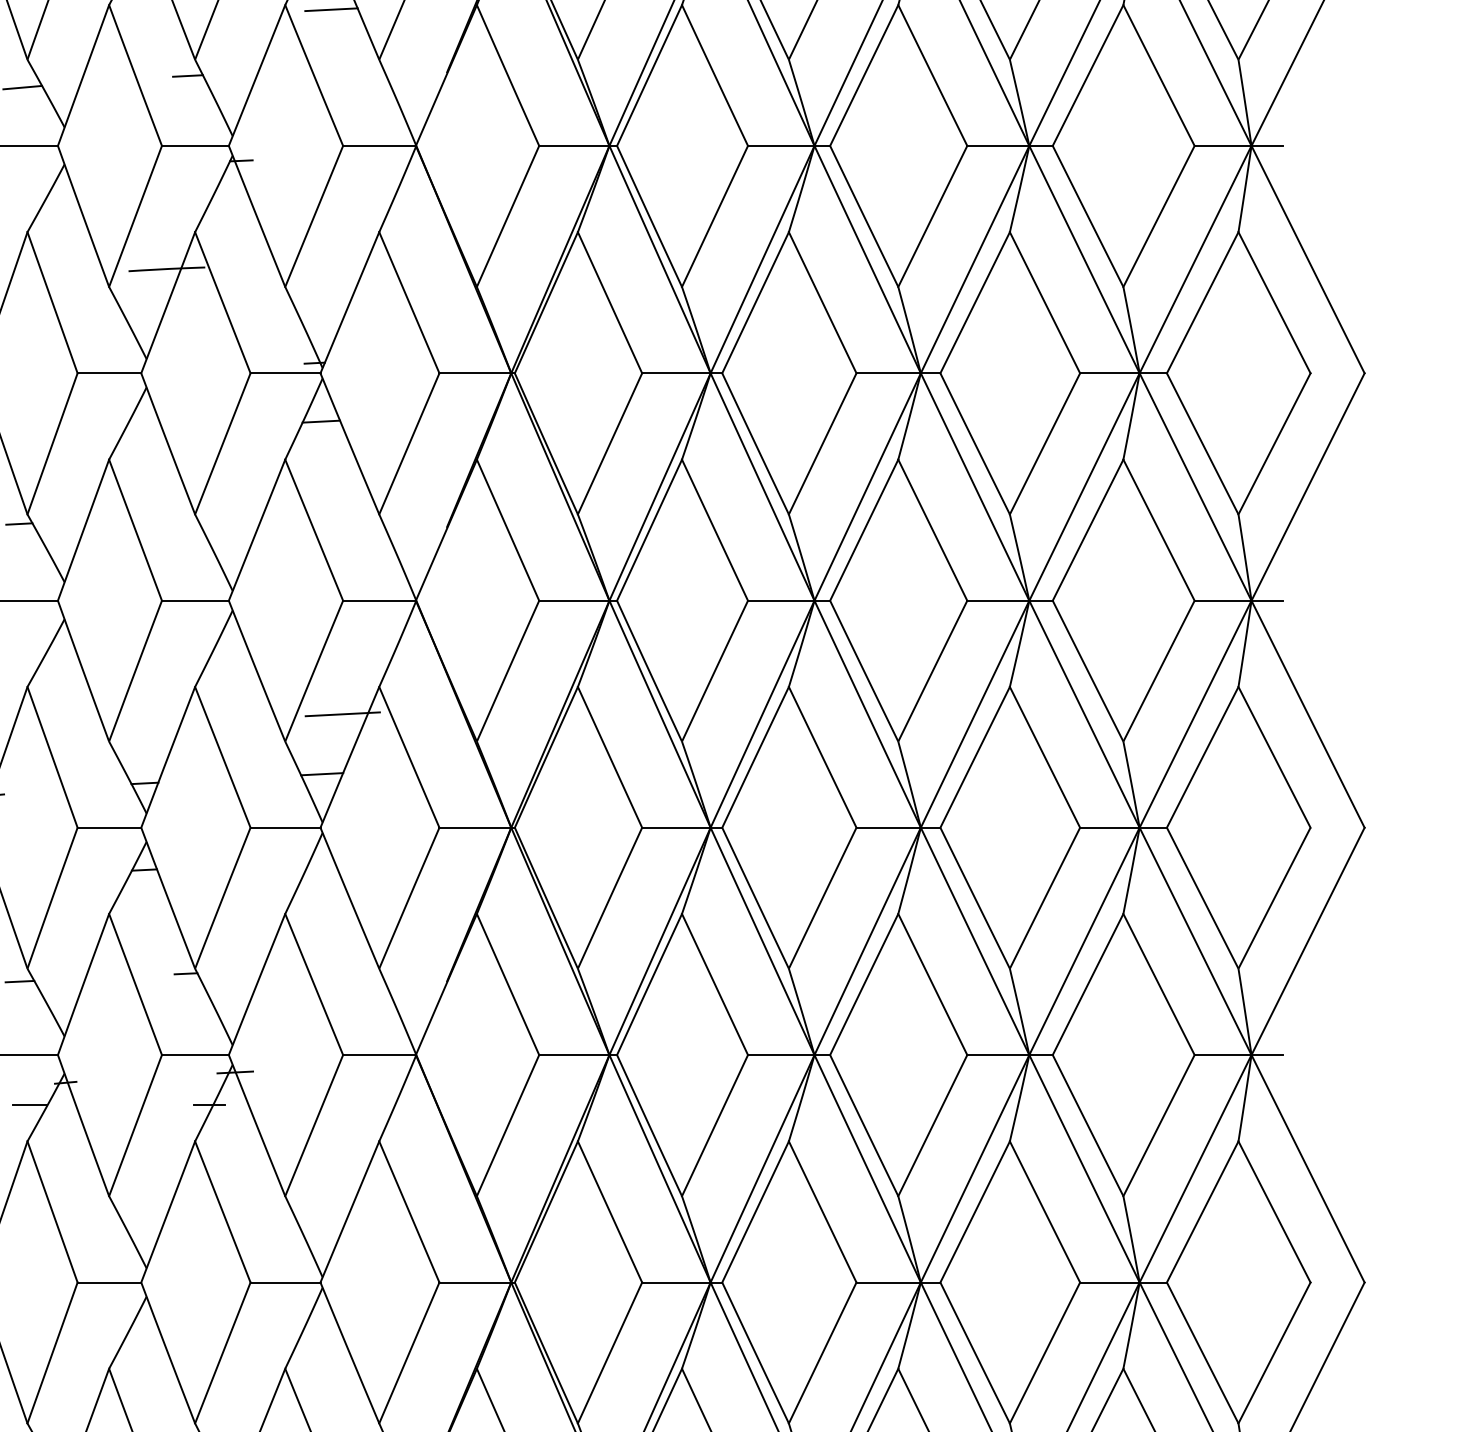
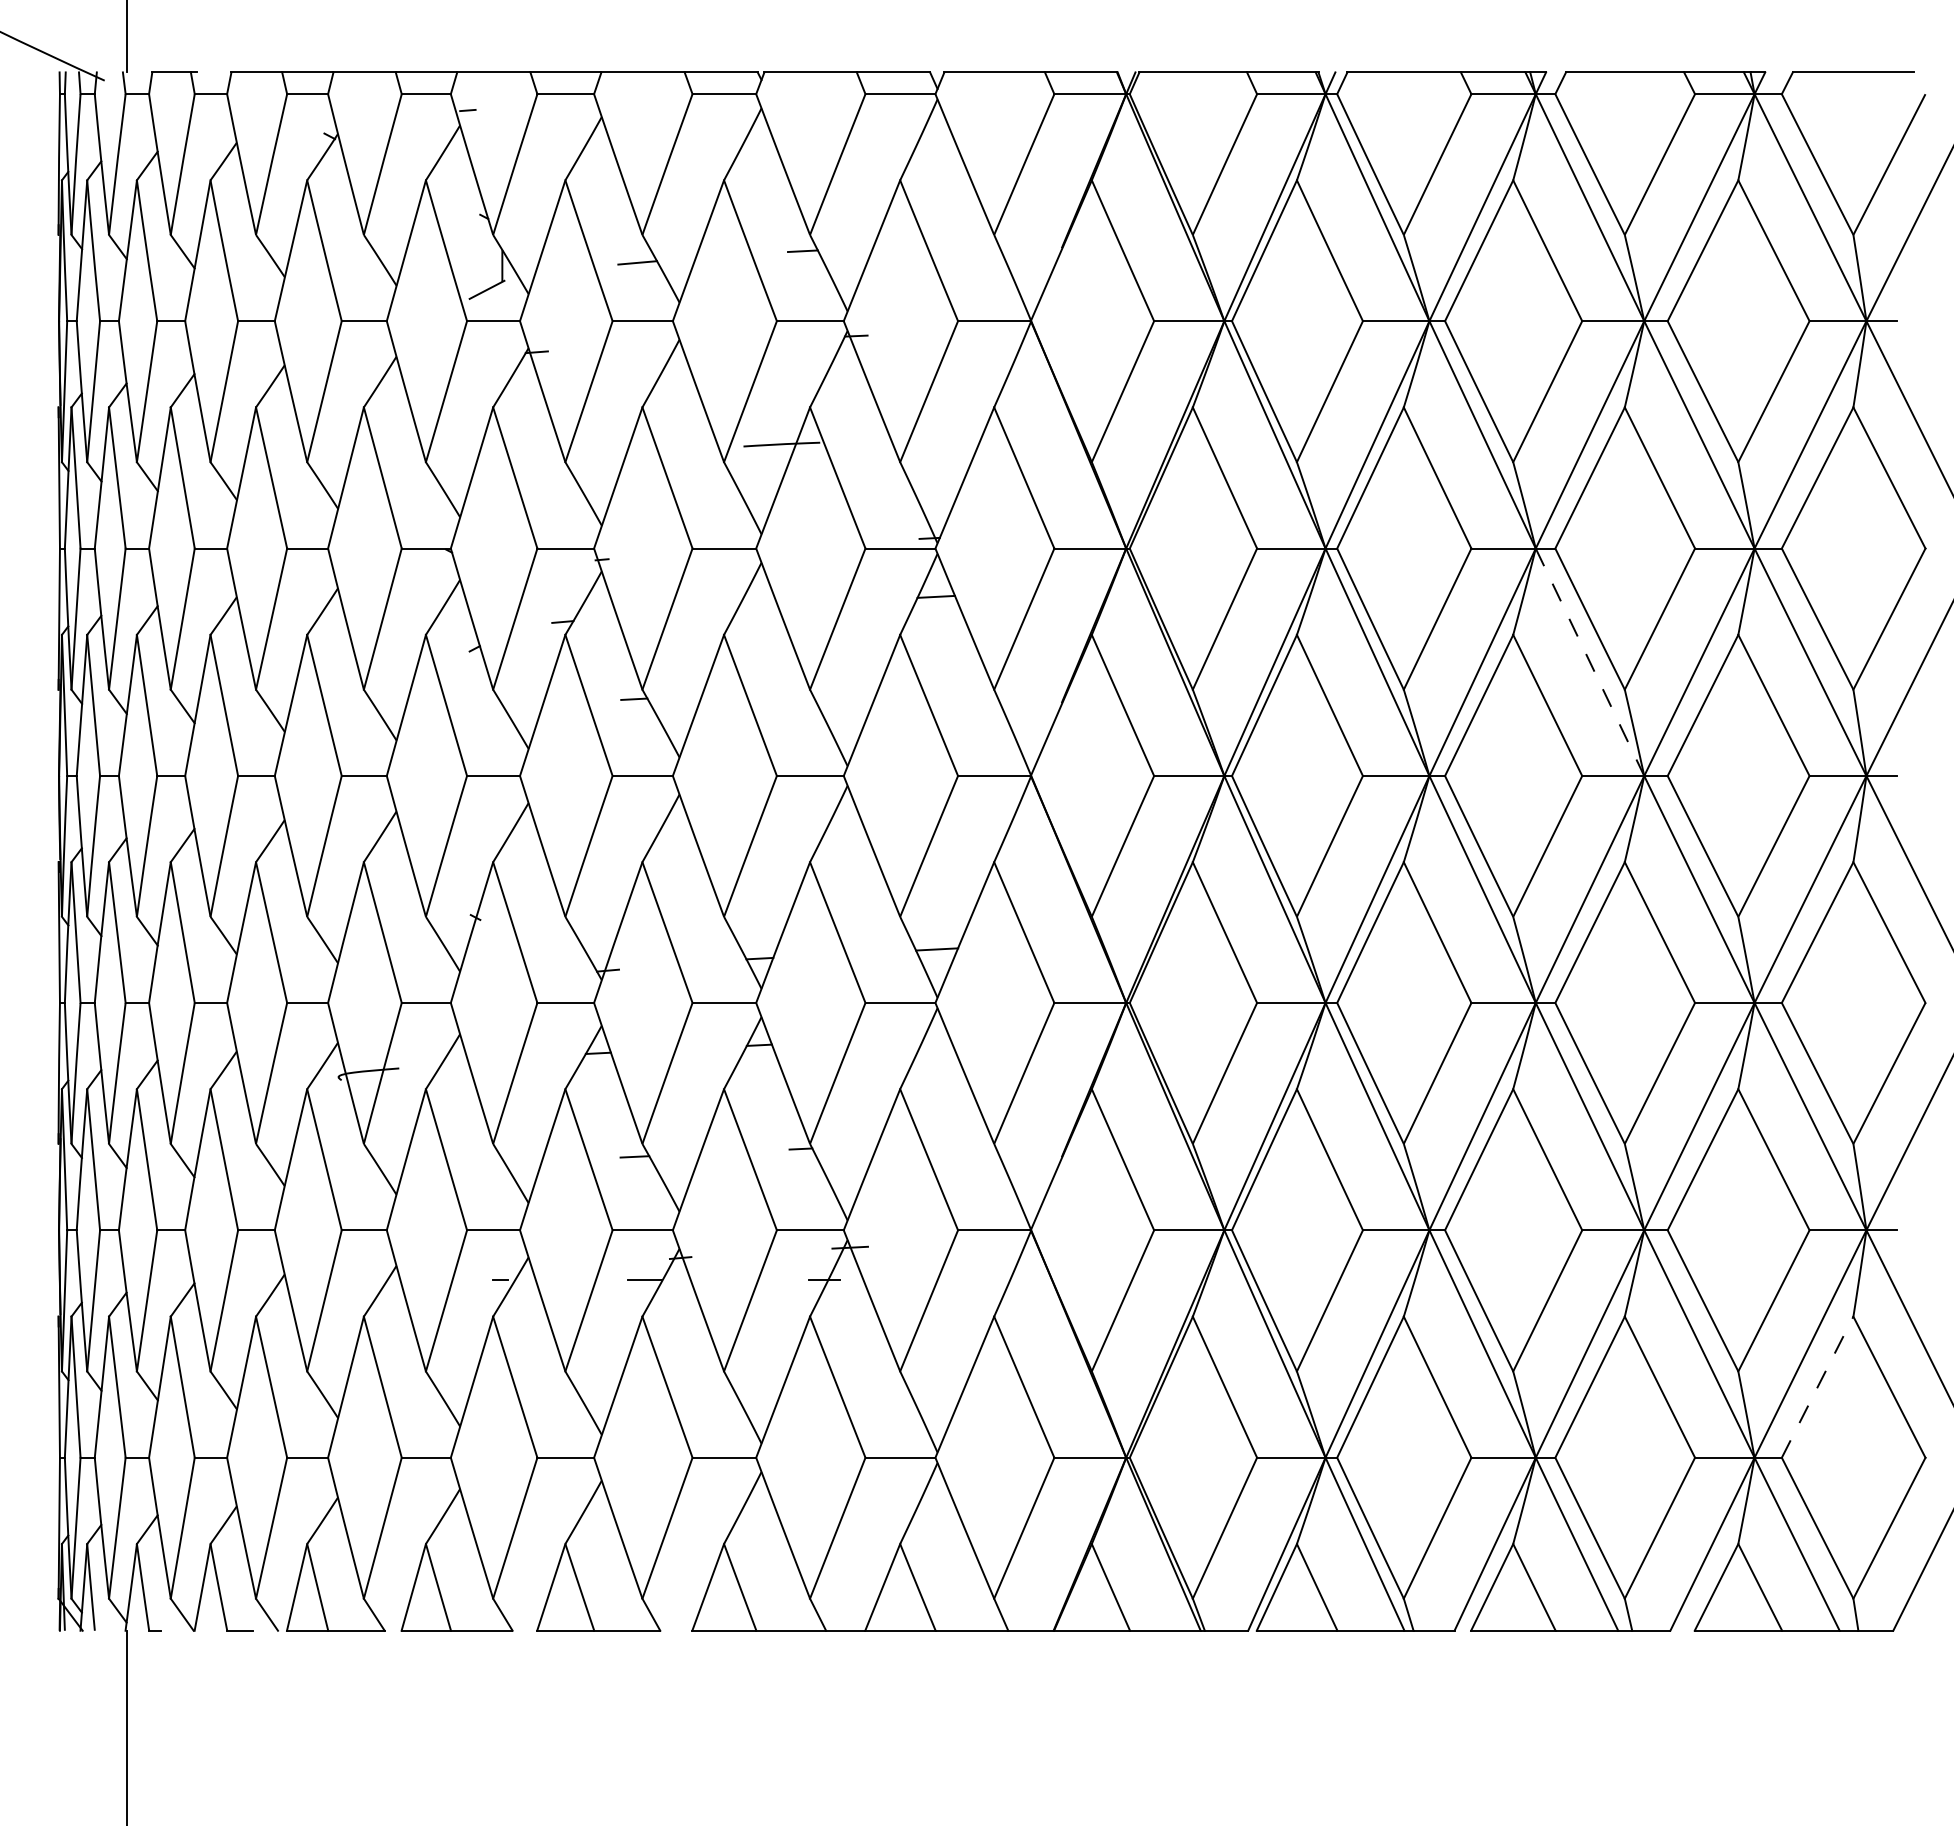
line: (331, 9) -> (946, 184), removed
line: (975, 487) -> (1590, 662), solid -> dashed
line: (342, 714) -> (957, 889), removed
line: (1202, 1211) -> (1817, 1386), solid -> dashed

